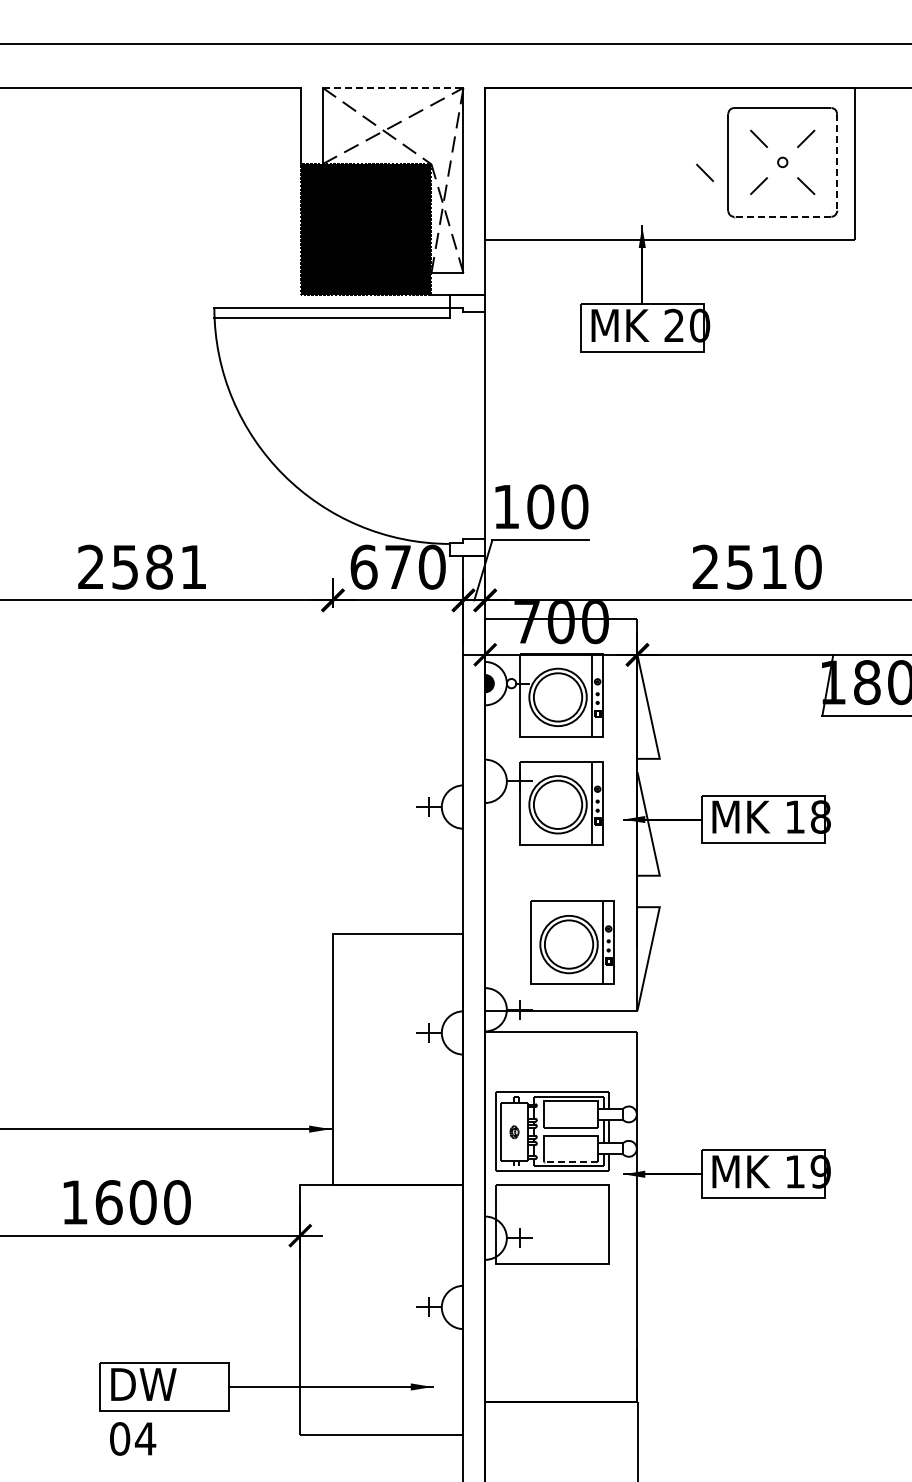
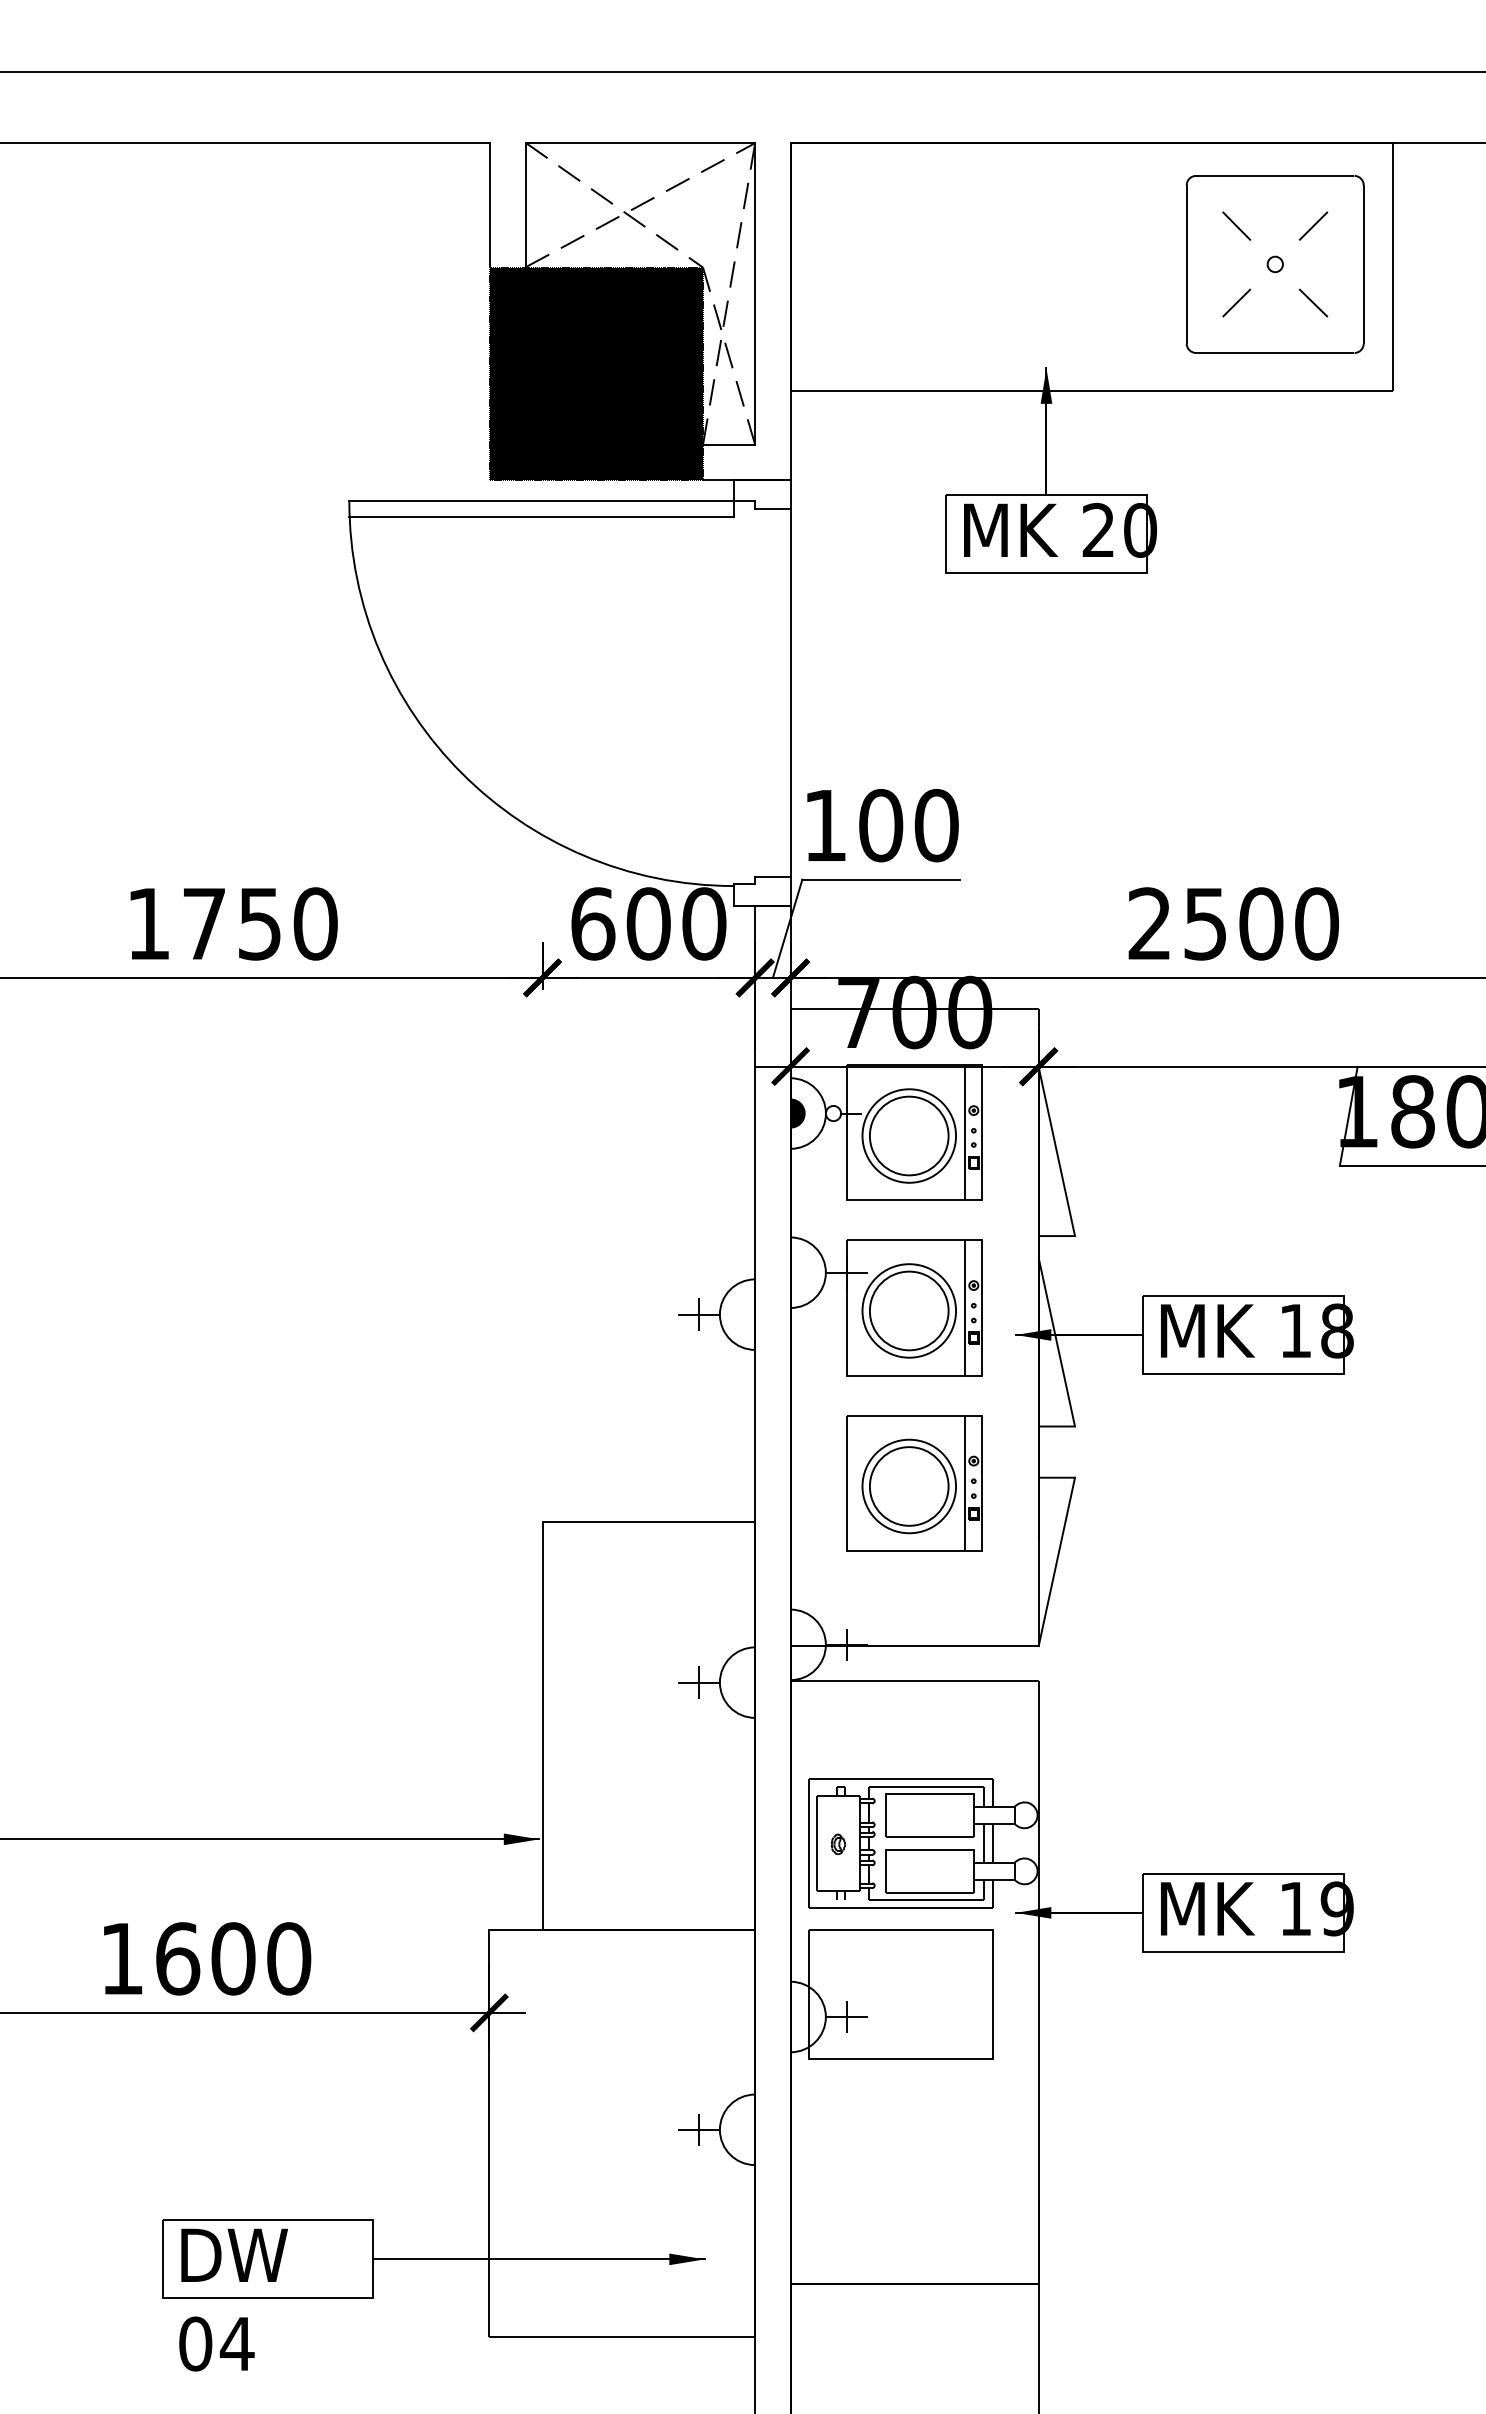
line: (393, 87) -> (641, 142), dashed -> solid
line: (837, 163) -> (1364, 266), dashed -> solid
line: (704, 172) -> (1147, 280), removed
line: (781, 216) -> (1273, 352), dashed -> solid
text: (142, 566) -> (232, 922), 2581 -> 1750
text: (397, 566) -> (647, 922), 670 -> 600
text: (773, 566) -> (1260, 922), 2510 -> 2500
part: (572, 942) -> (914, 1483), moved
line: (569, 1161) -> (927, 1892), dashed -> solid

